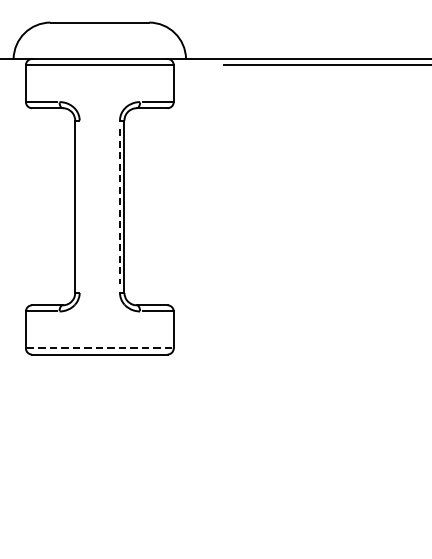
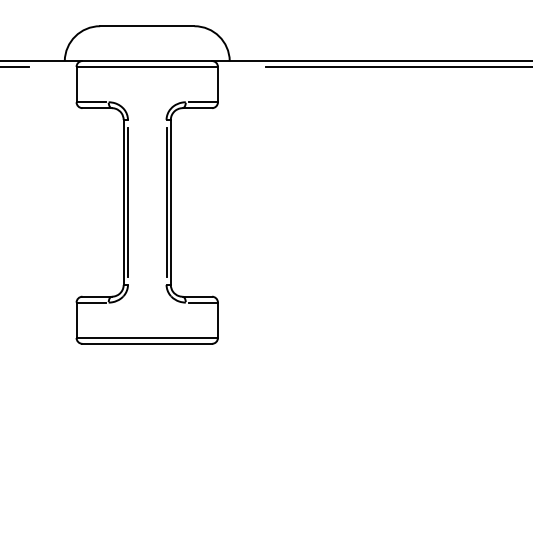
line: (79, 206) -> (127, 202), added
line: (119, 206) -> (166, 202), dashed -> solid
line: (100, 347) -> (147, 337), dashed -> solid

